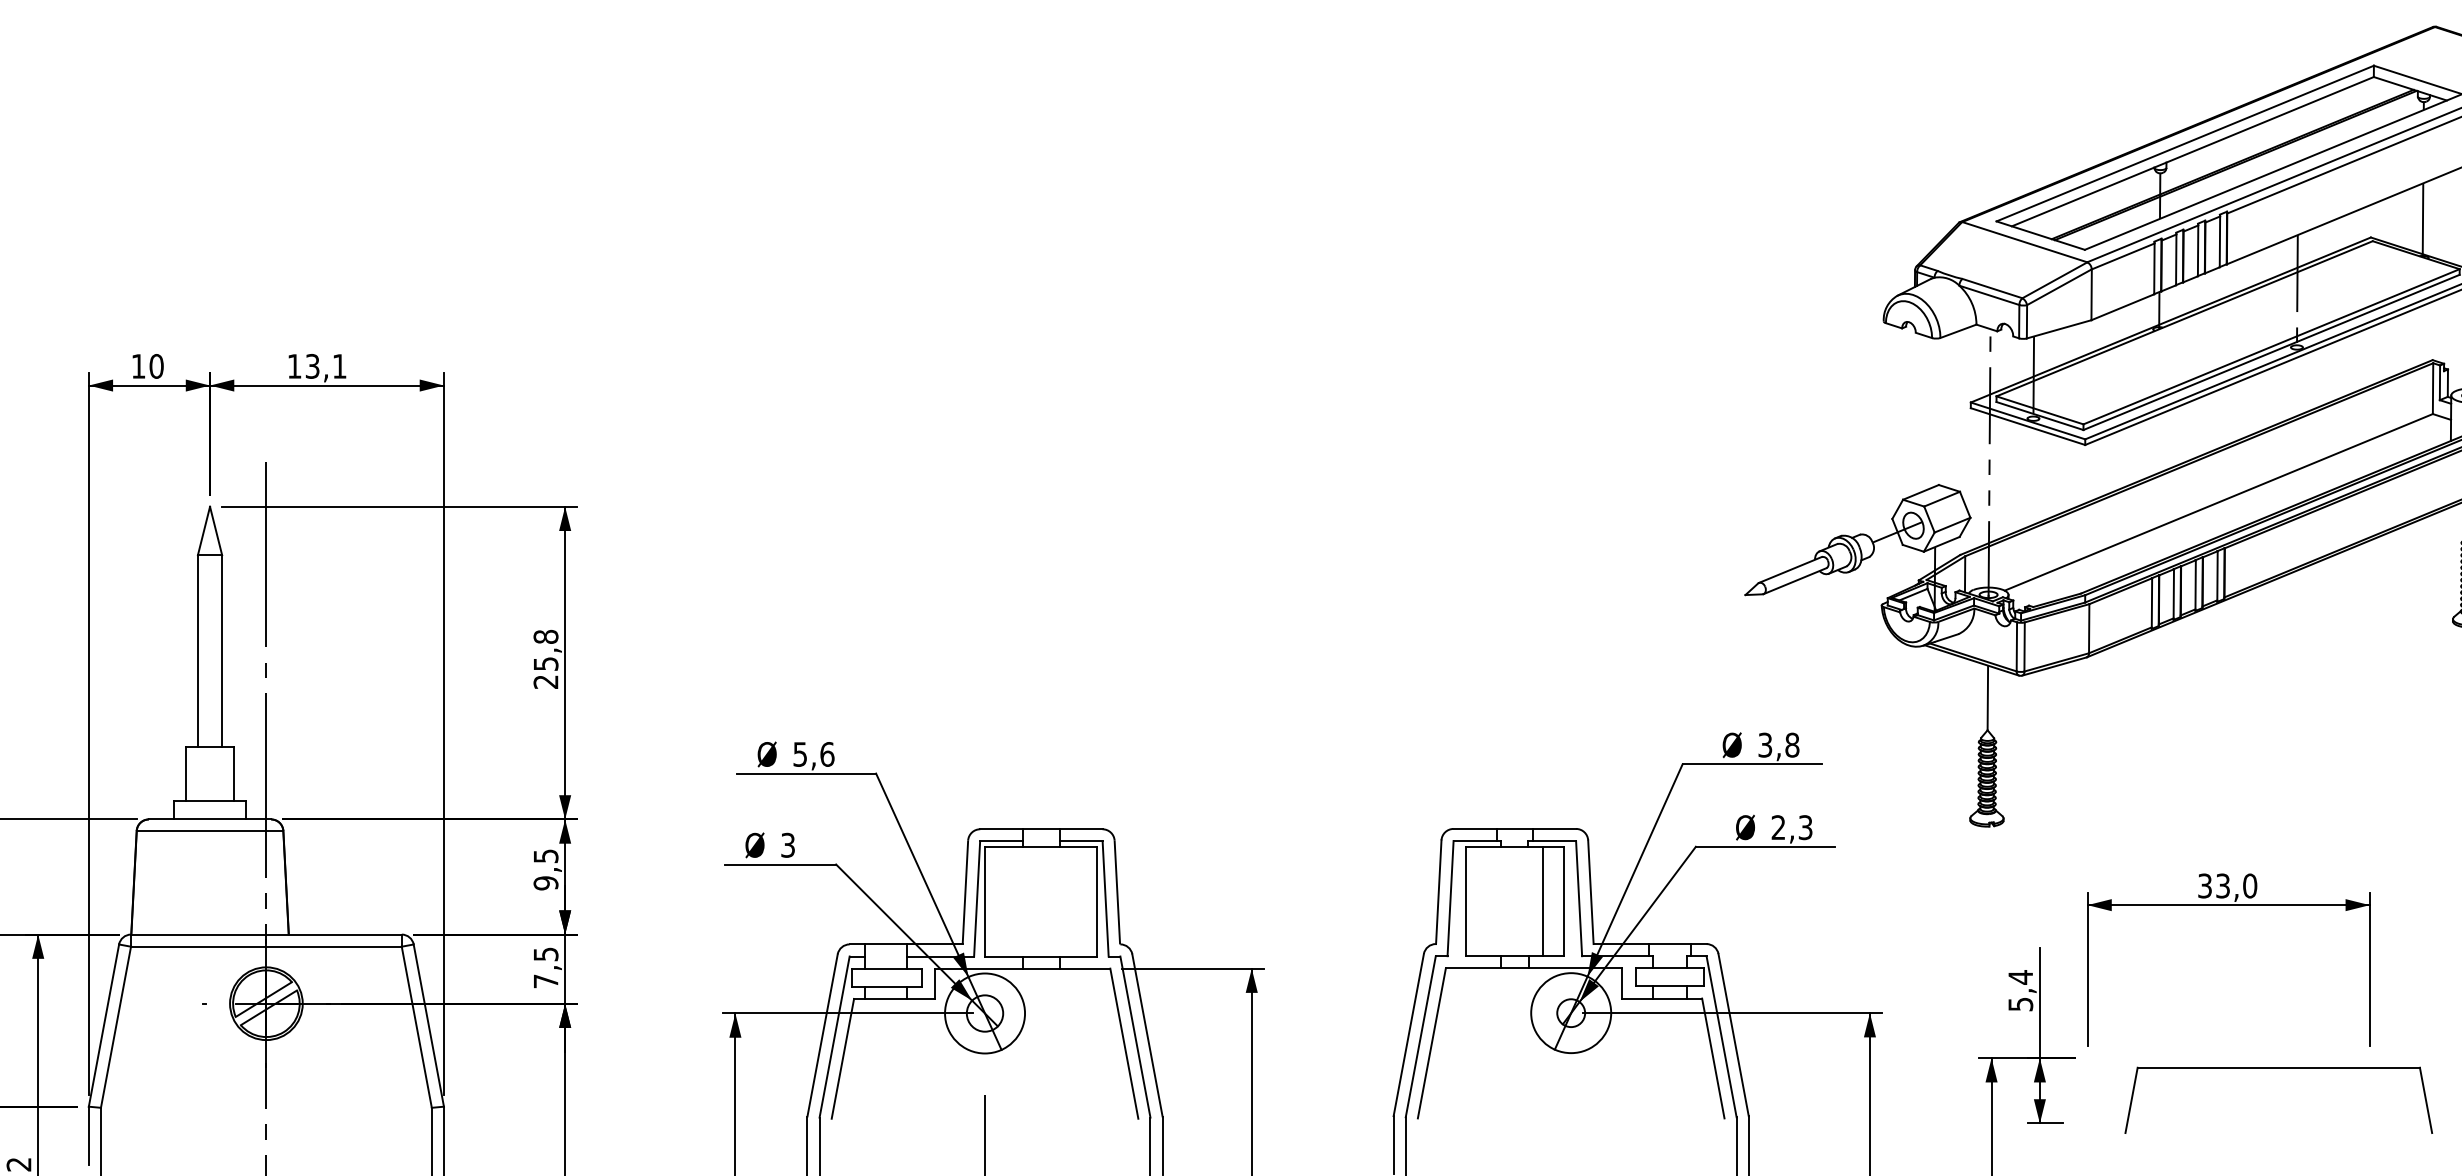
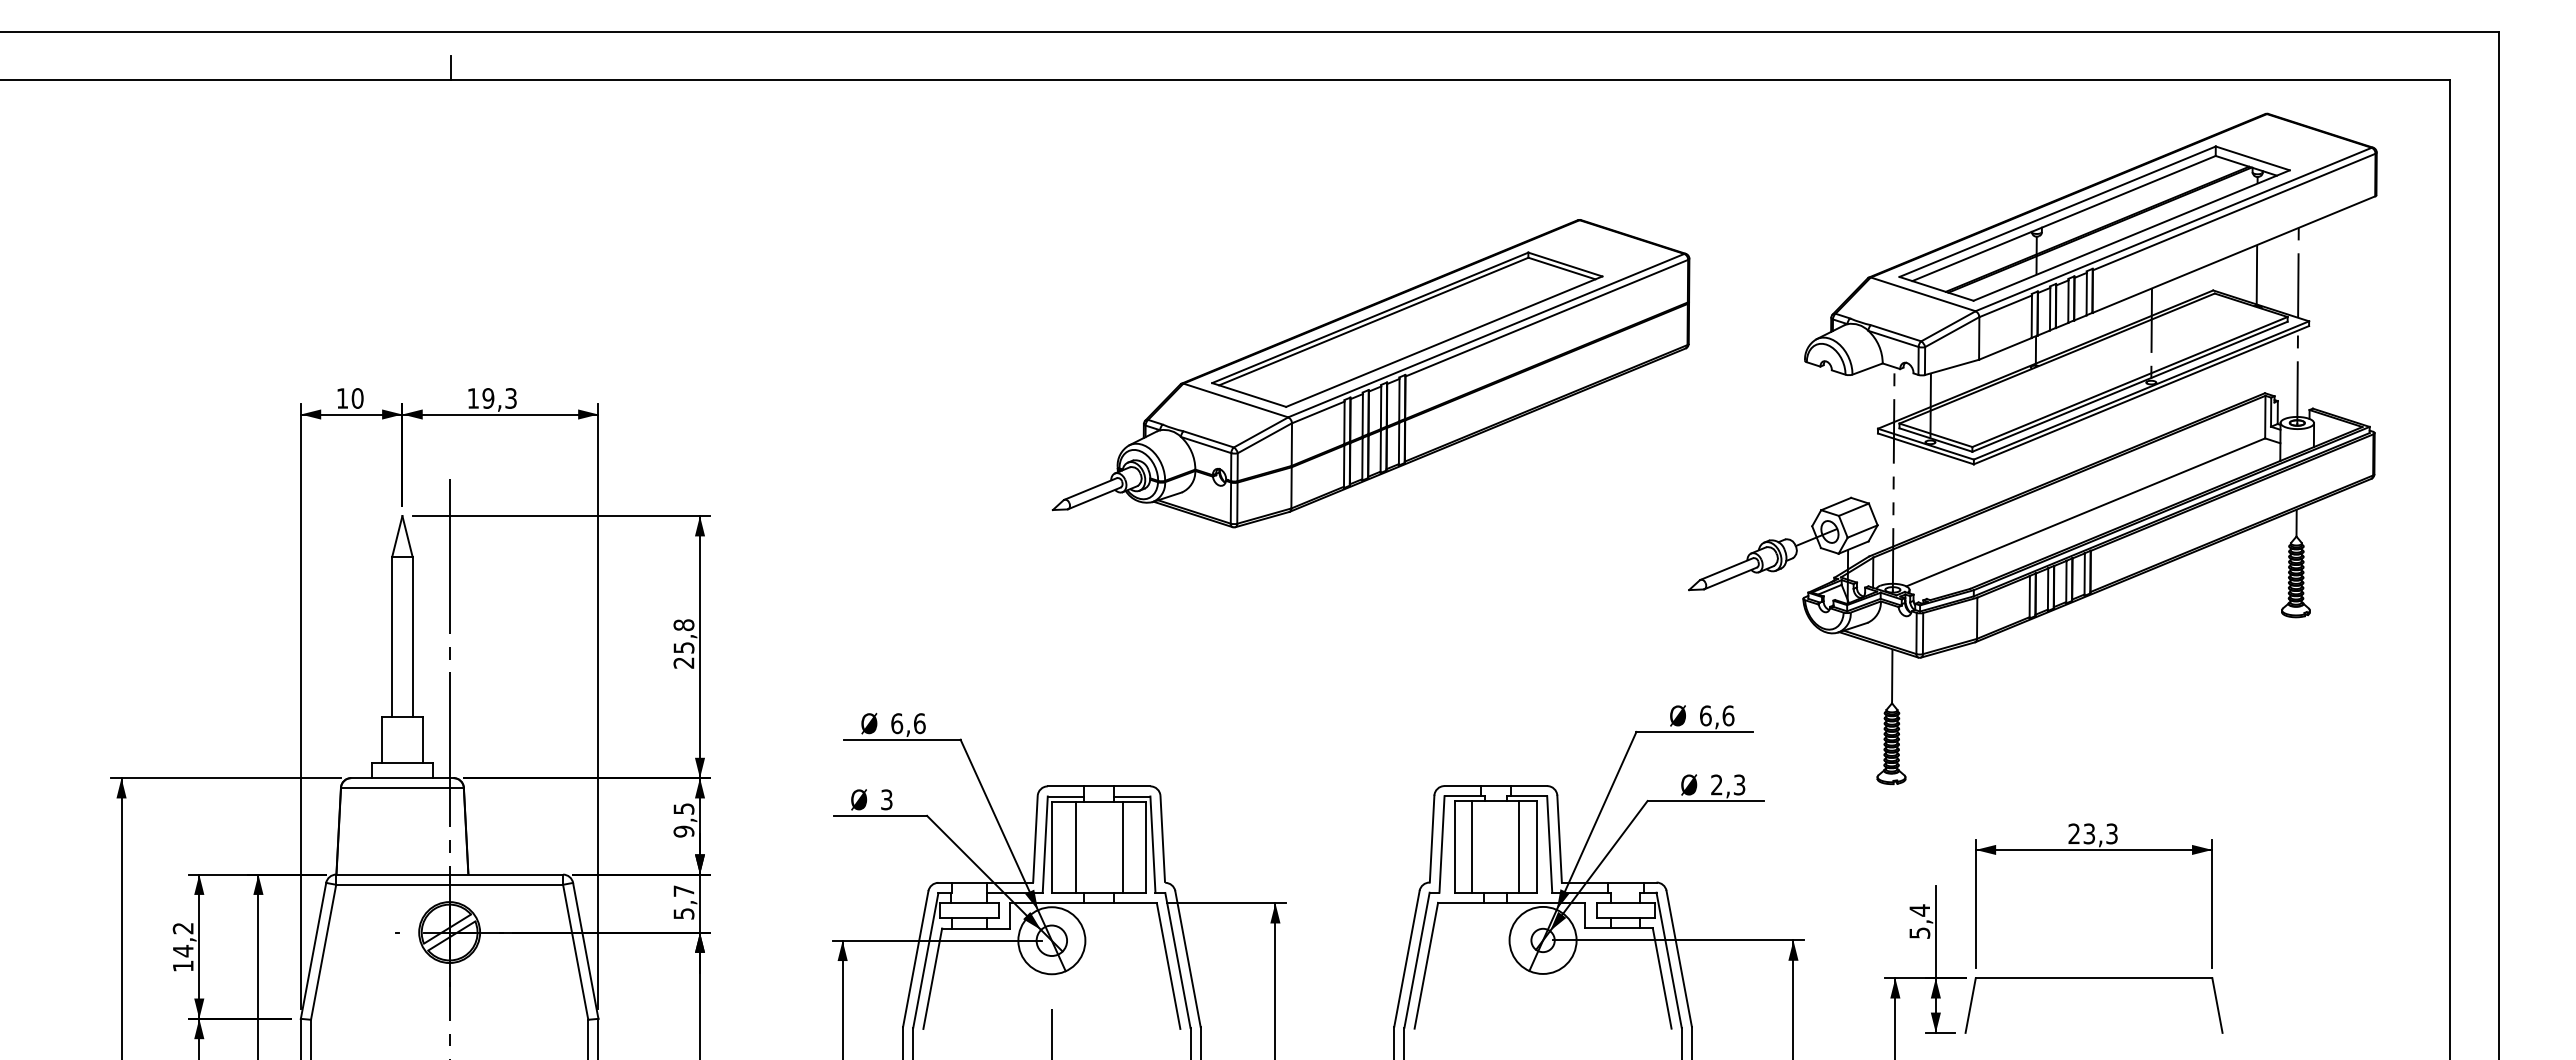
part: (1365, 336) -> (1370, 373), added
text: (325, 366) -> (499, 398), 13,1 -> 19,3
text: (1779, 744) -> (1717, 715), 3,8 -> 6,6
text: (800, 754) -> (897, 723), 5,6 -> 6,6
text: (2226, 885) -> (2092, 833), 33,0 -> 23,3
line: (1486, 901) -> (1472, 846), added
line: (1013, 902) -> (1075, 847), added
line: (1069, 902) -> (1122, 847), added
text: (545, 967) -> (683, 902), 7,5 -> 5,7
part: (2278, 1068) -> (2093, 978), moved

